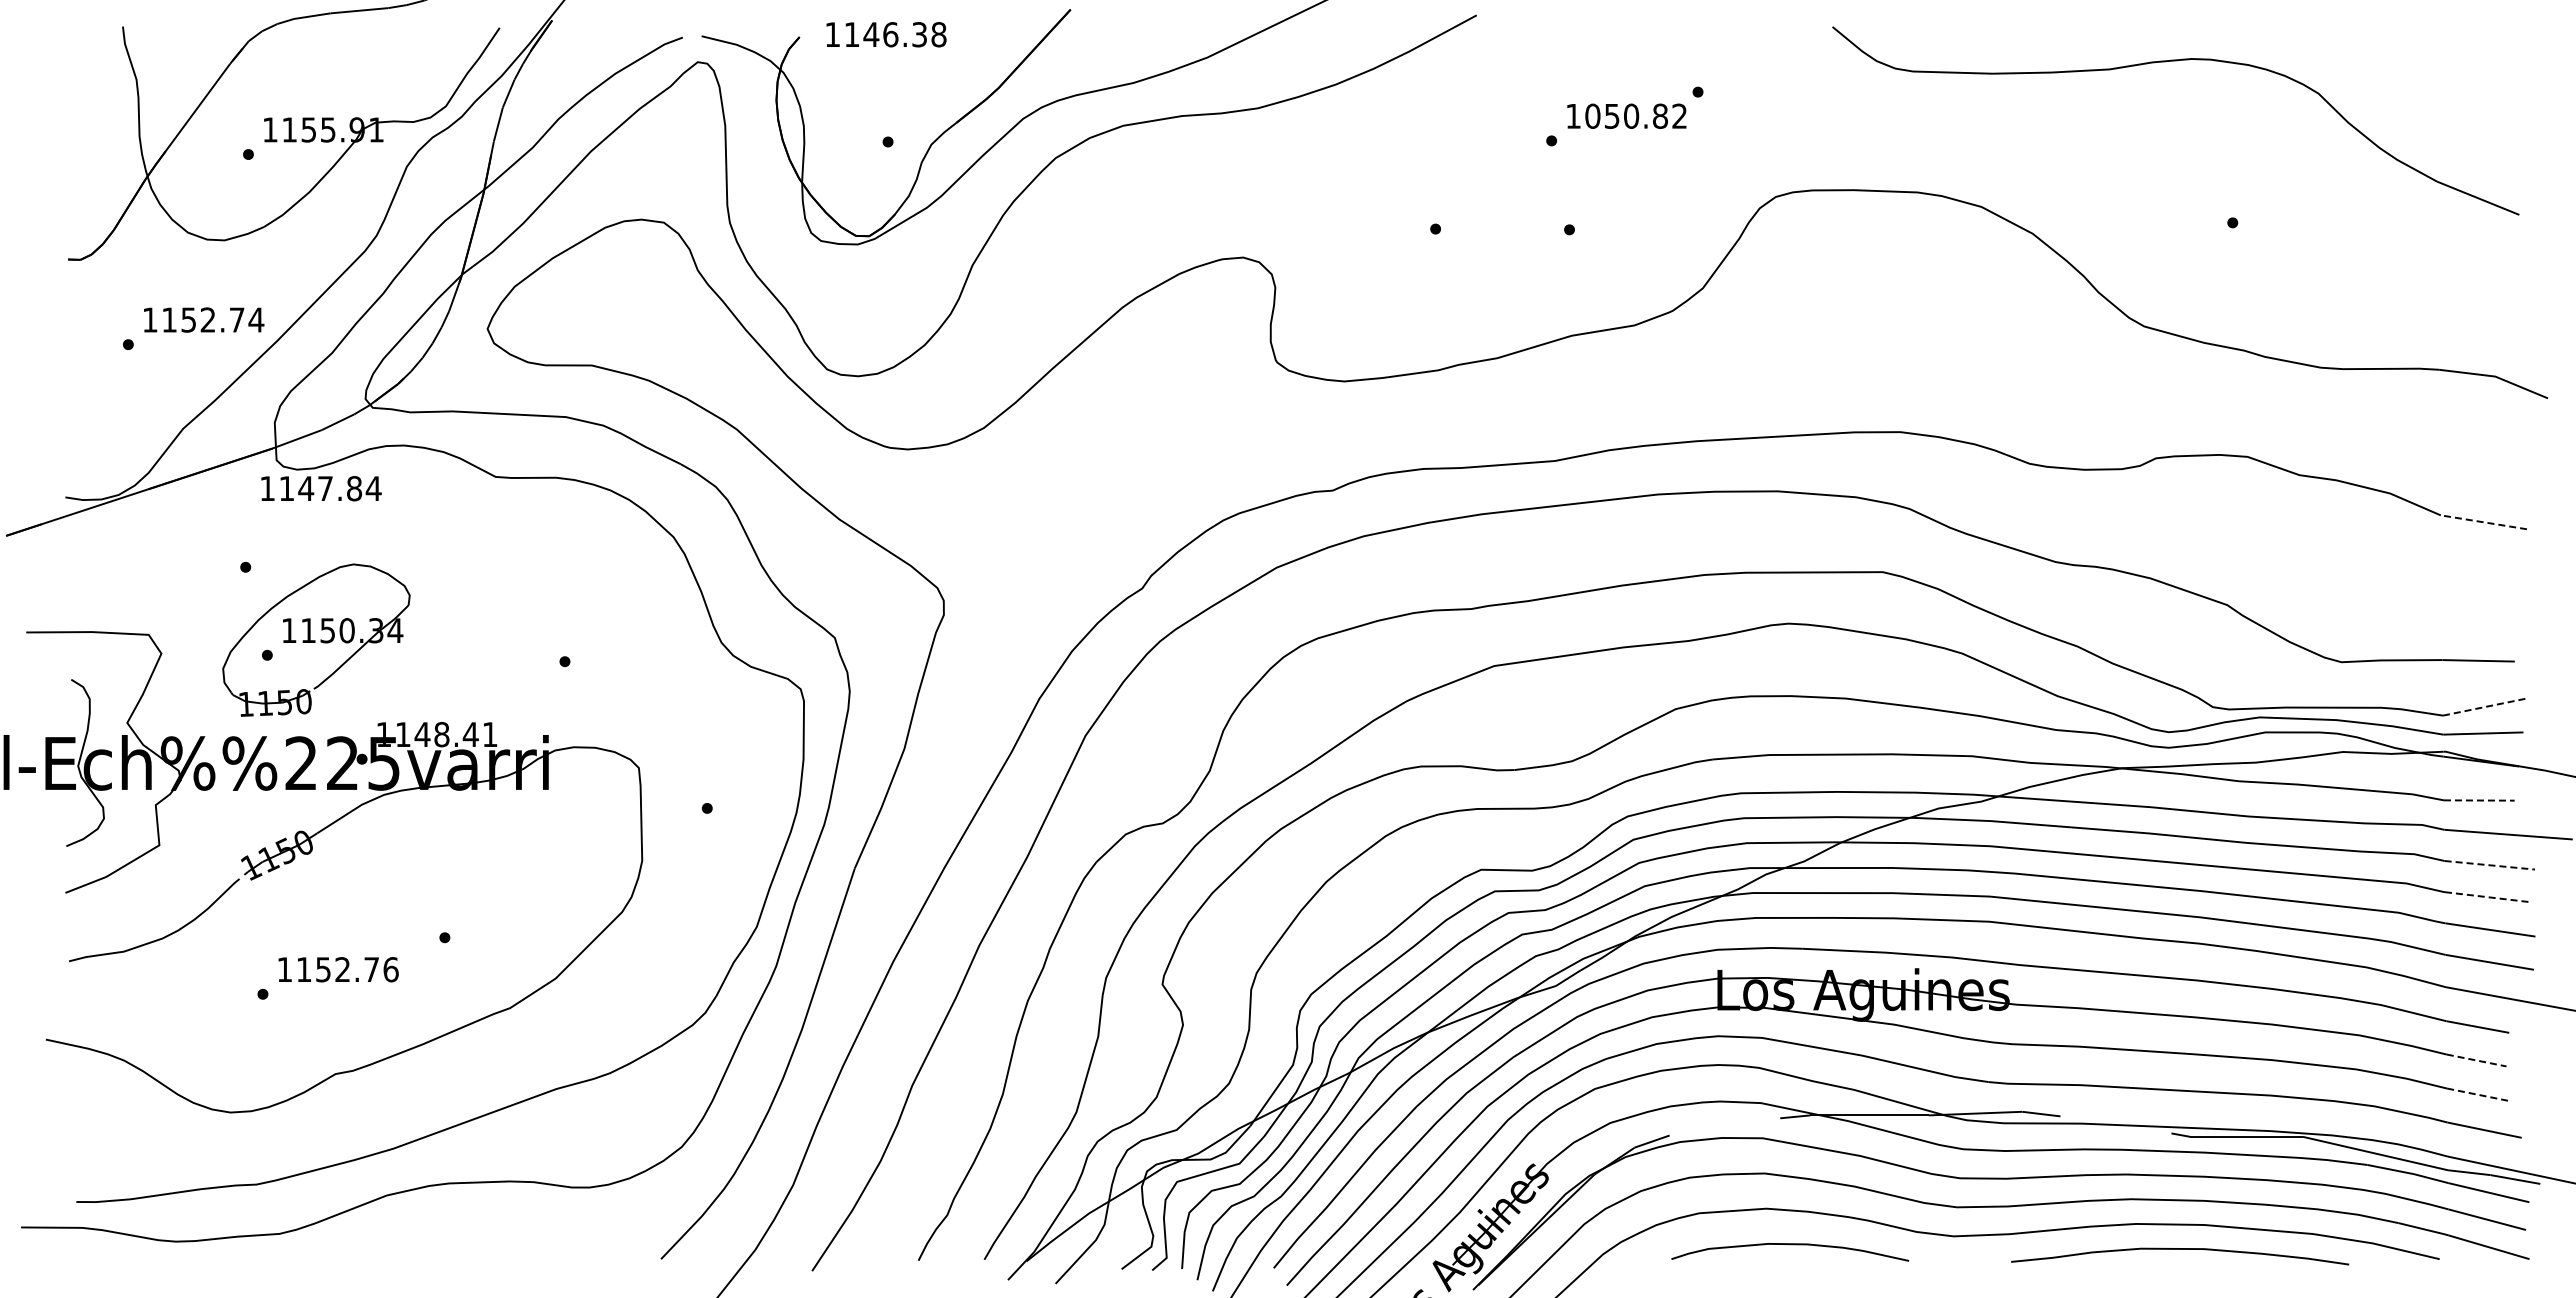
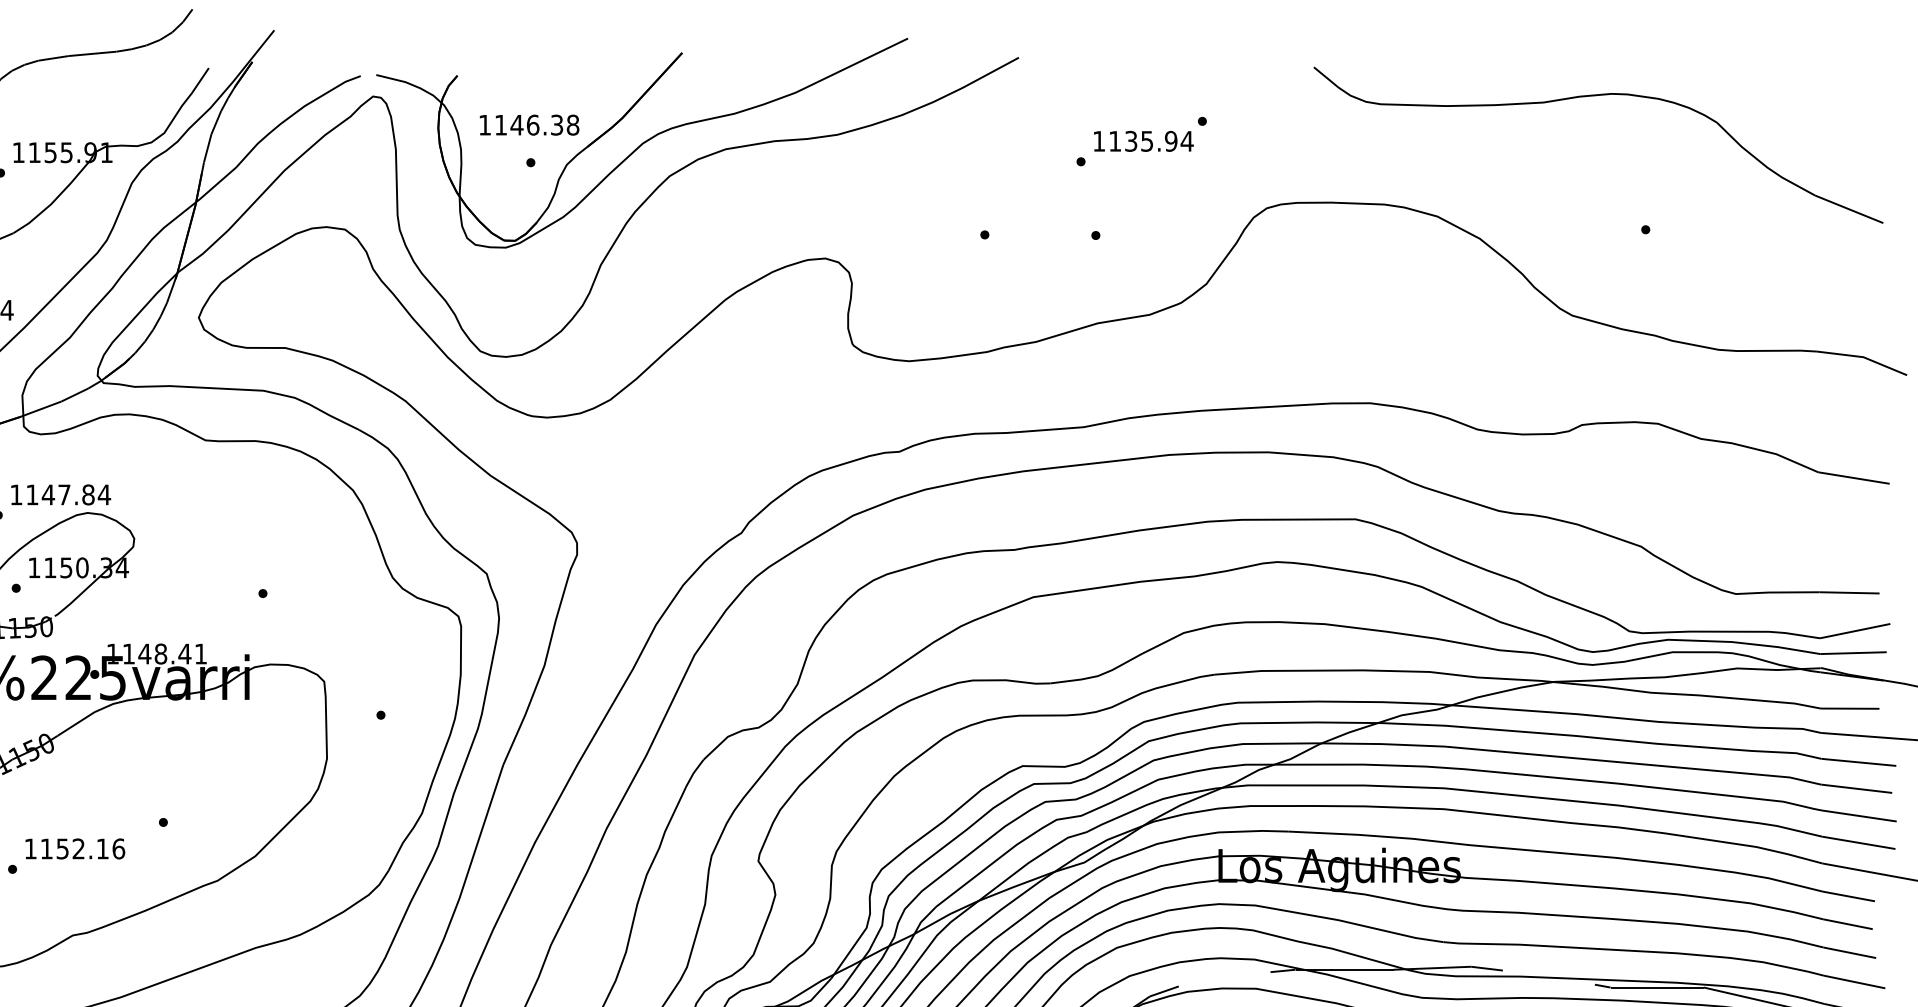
text: (886, 34) -> (529, 124), moved
text: (1636, 115) -> (1151, 140), 1050.82 -> 1135.94
text: (321, 488) -> (61, 494), moved
line: (2483, 522) -> (1853, 478), dashed -> solid
line: (2485, 706) -> (1855, 630), dashed -> solid
line: (2479, 800) -> (1850, 708), dashed -> solid
line: (2490, 865) -> (1859, 762), dashed -> solid
line: (2487, 897) -> (1856, 789), dashed -> solid
text: (371, 969) -> (102, 848), 1152.76 -> 1152.16
line: (2477, 1060) -> (1848, 924), dashed -> solid
line: (2479, 1095) -> (1850, 953), dashed -> solid

